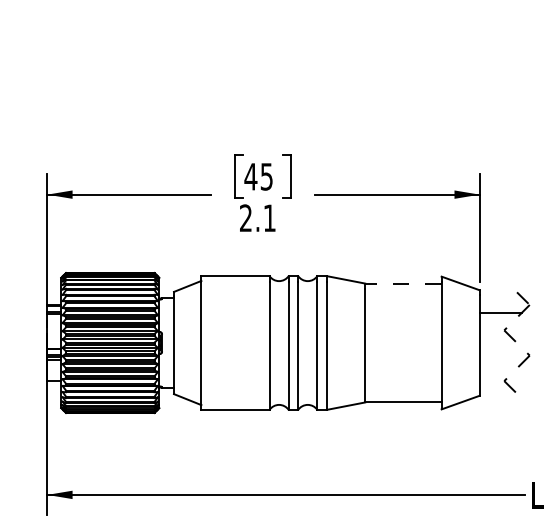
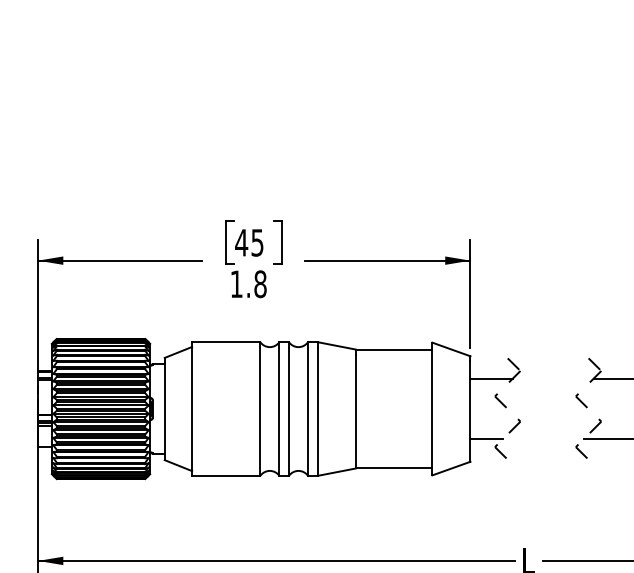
text: (257, 218) -> (248, 284), 2.1 -> 1.8
line: (402, 283) -> (393, 349), dashed -> solid
line: (495, 373) -> (486, 439), added

